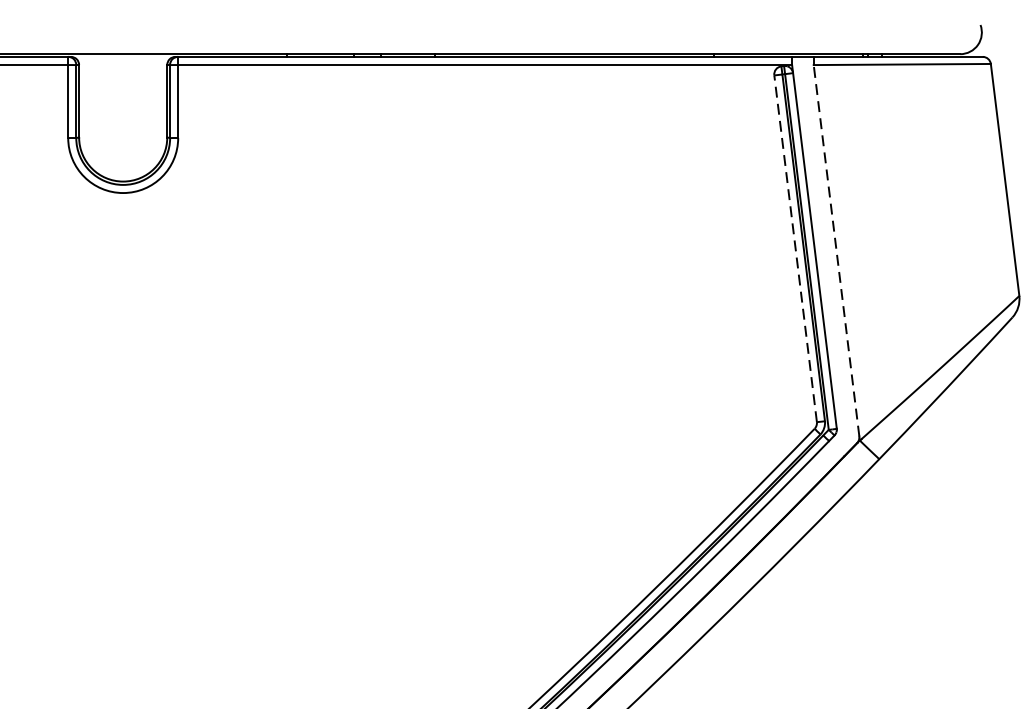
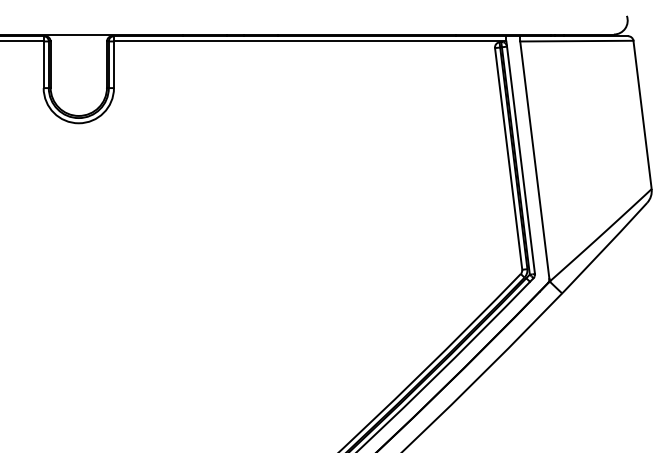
line: (795, 248) -> (508, 158), dashed -> solid
line: (836, 251) -> (534, 160), dashed -> solid

